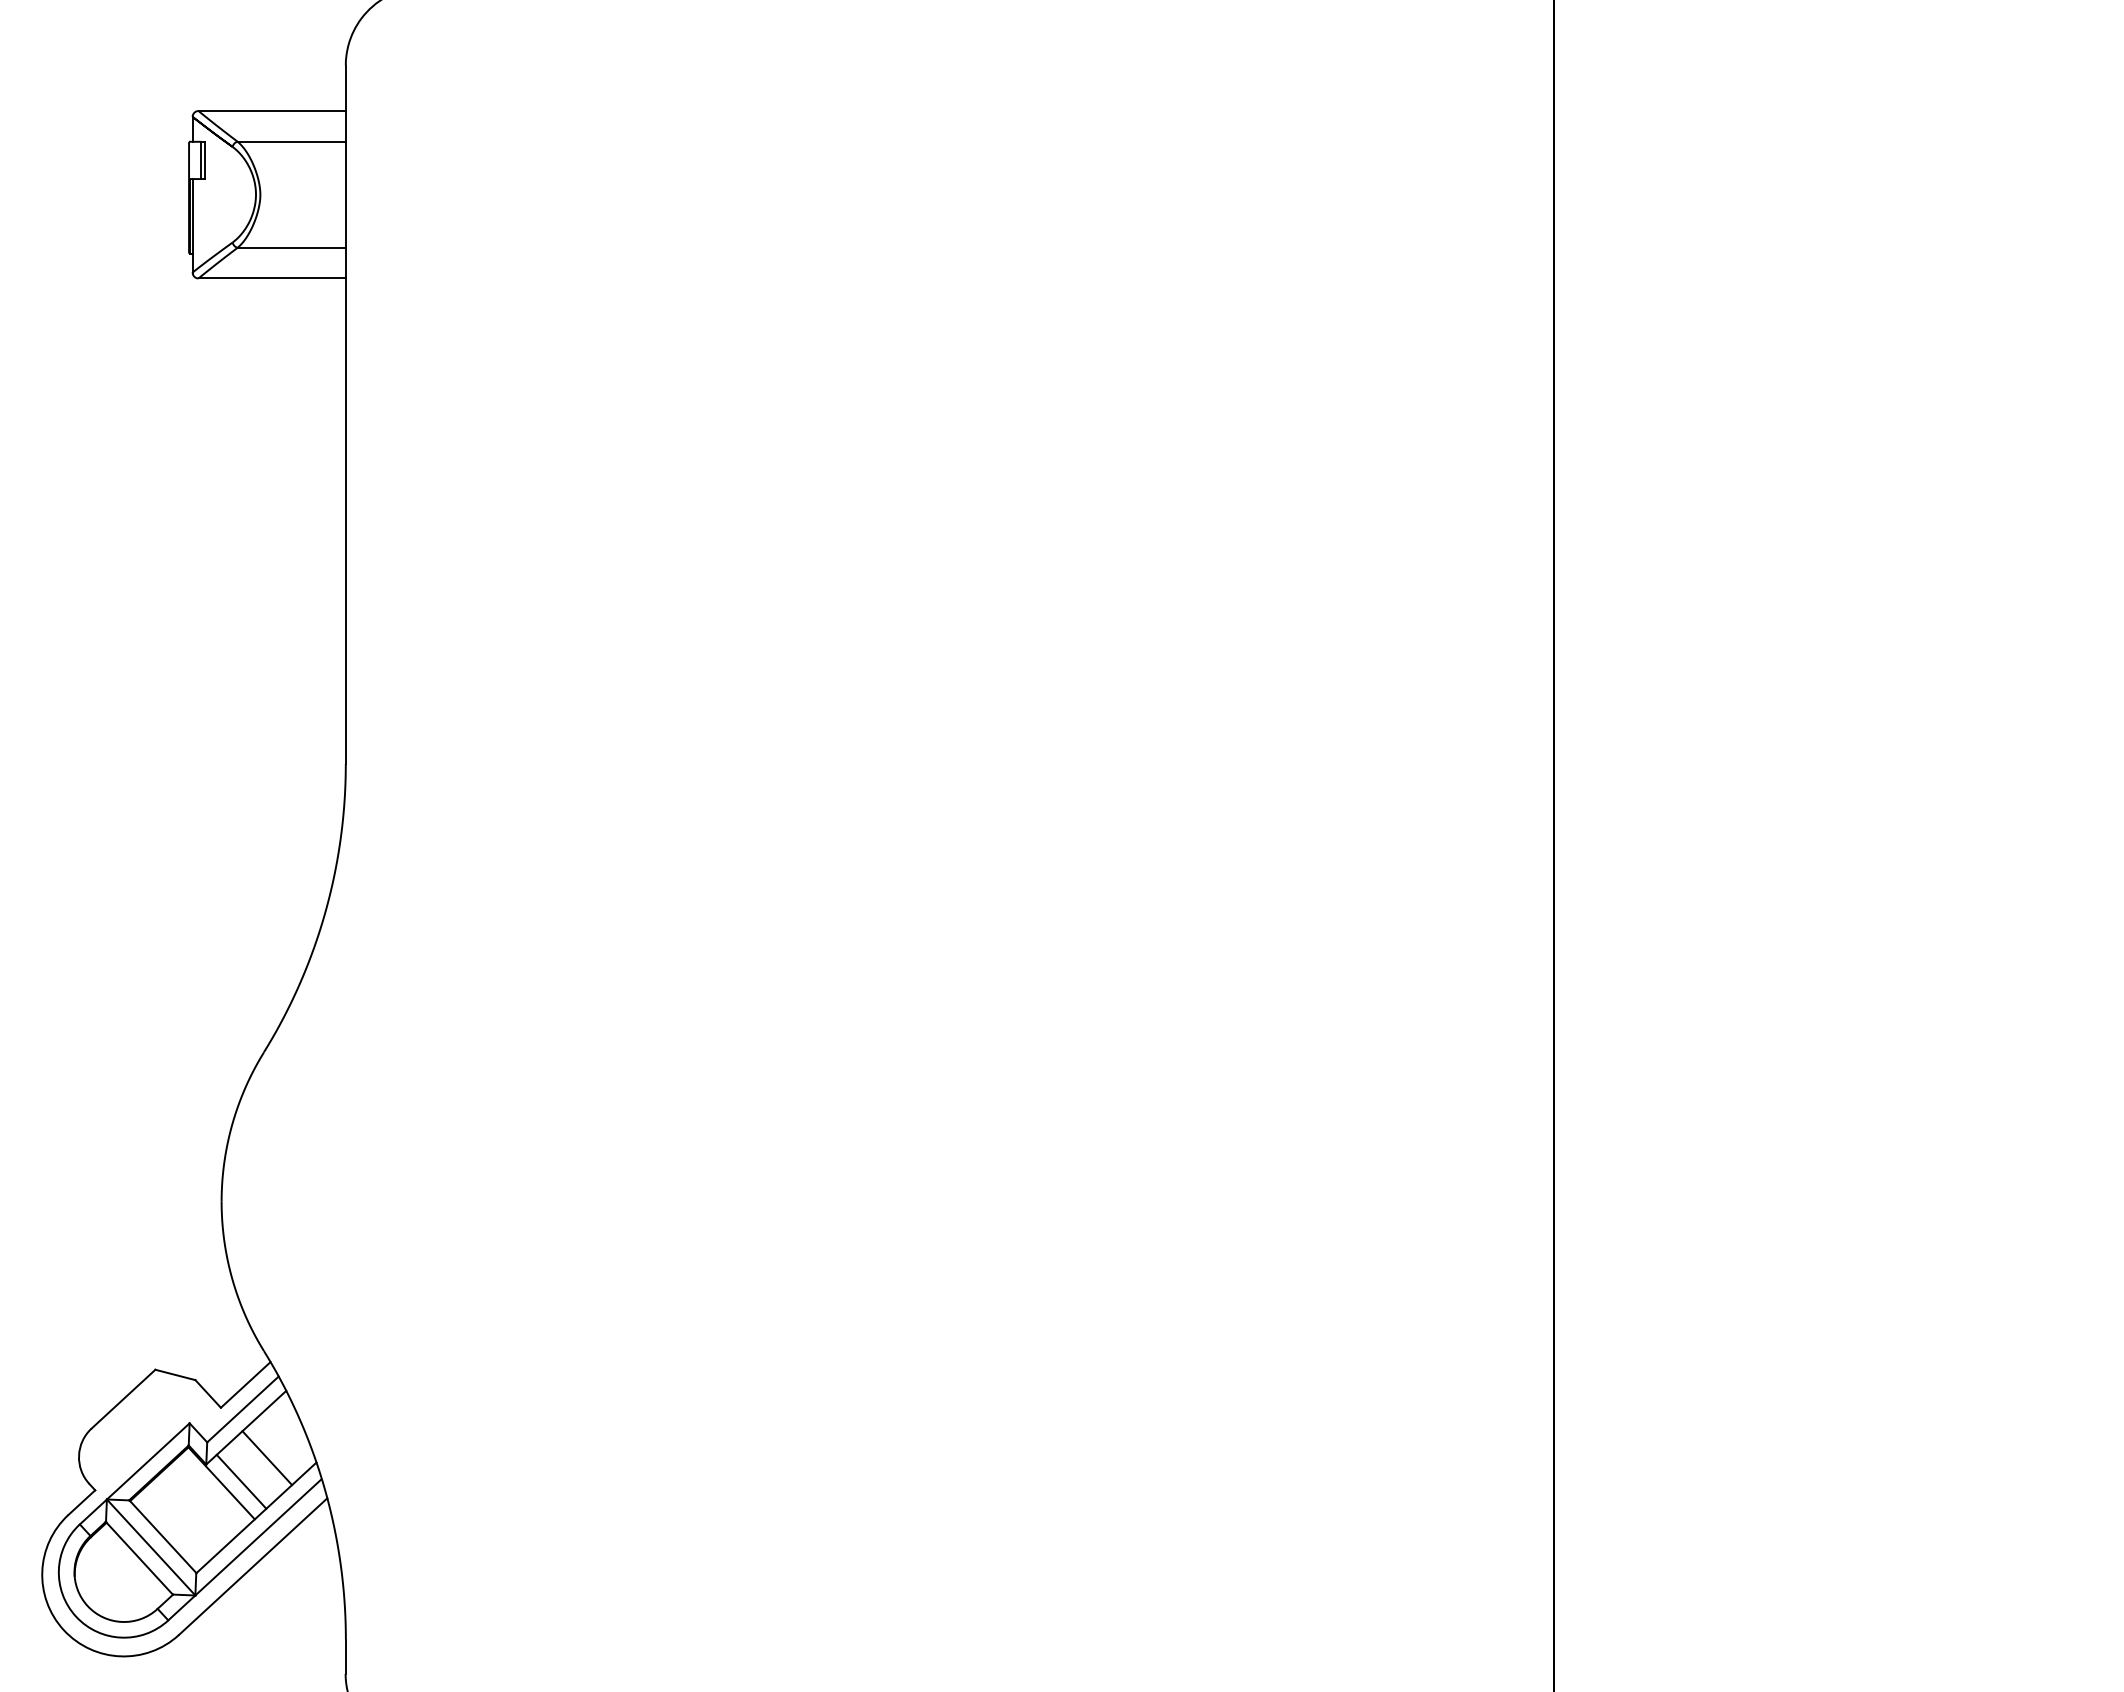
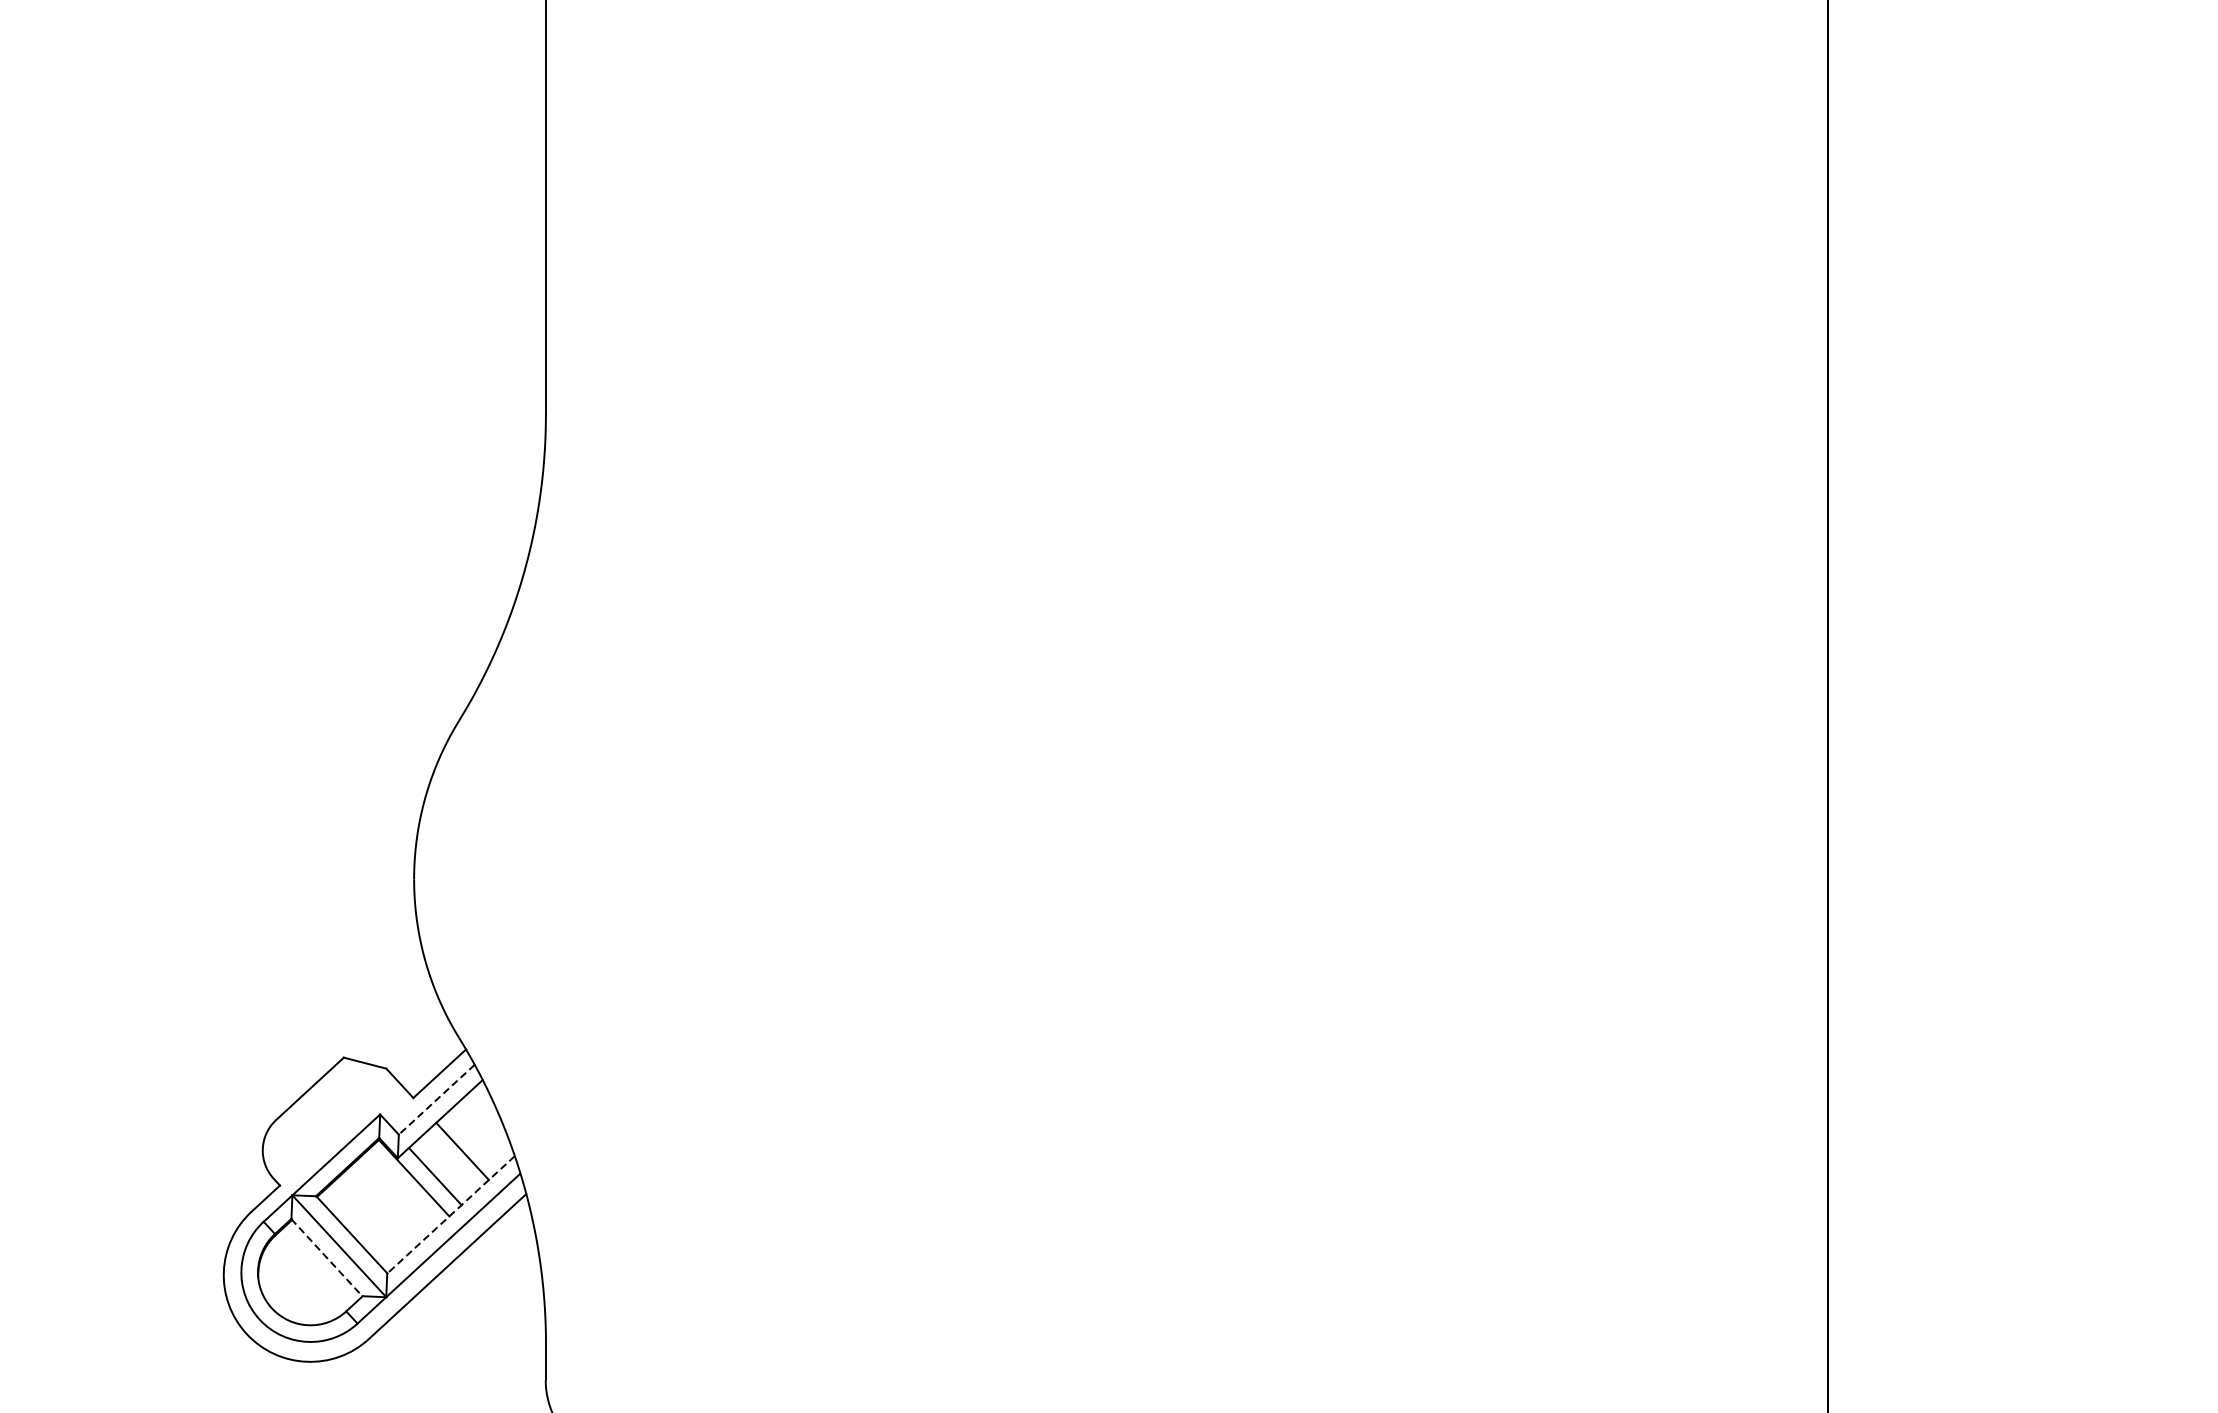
line: (242, 1409) -> (436, 1099), solid -> dashed
line: (256, 1517) -> (451, 1214), solid -> dashed
line: (139, 1558) -> (326, 1257), solid -> dashed

